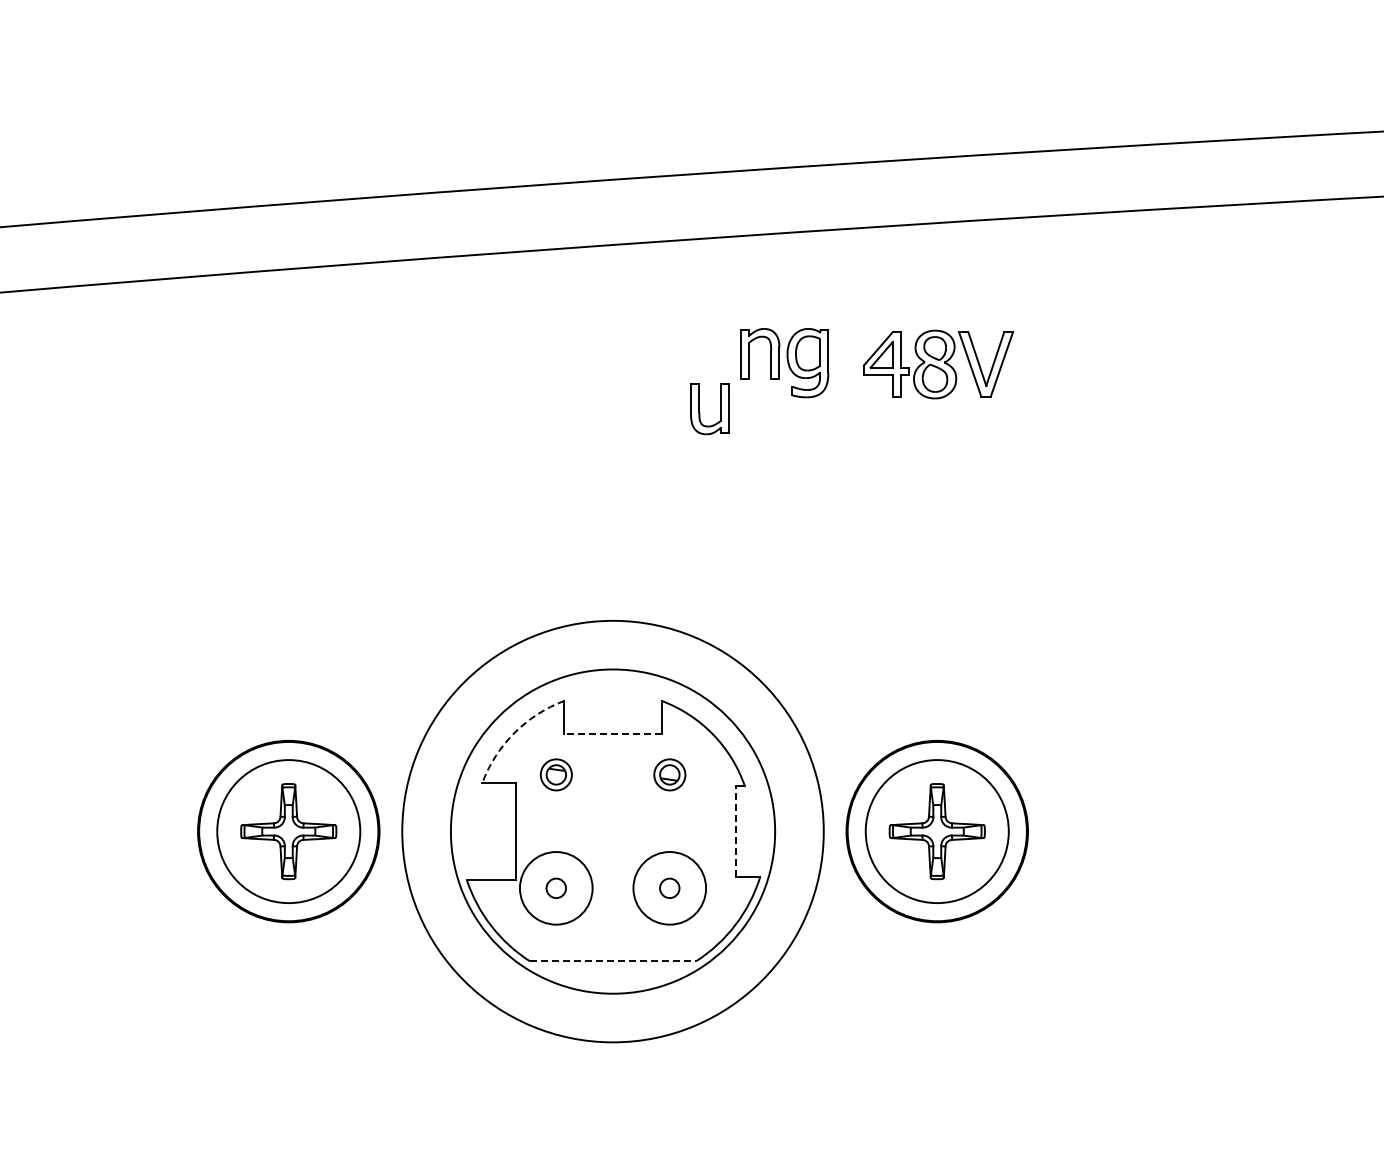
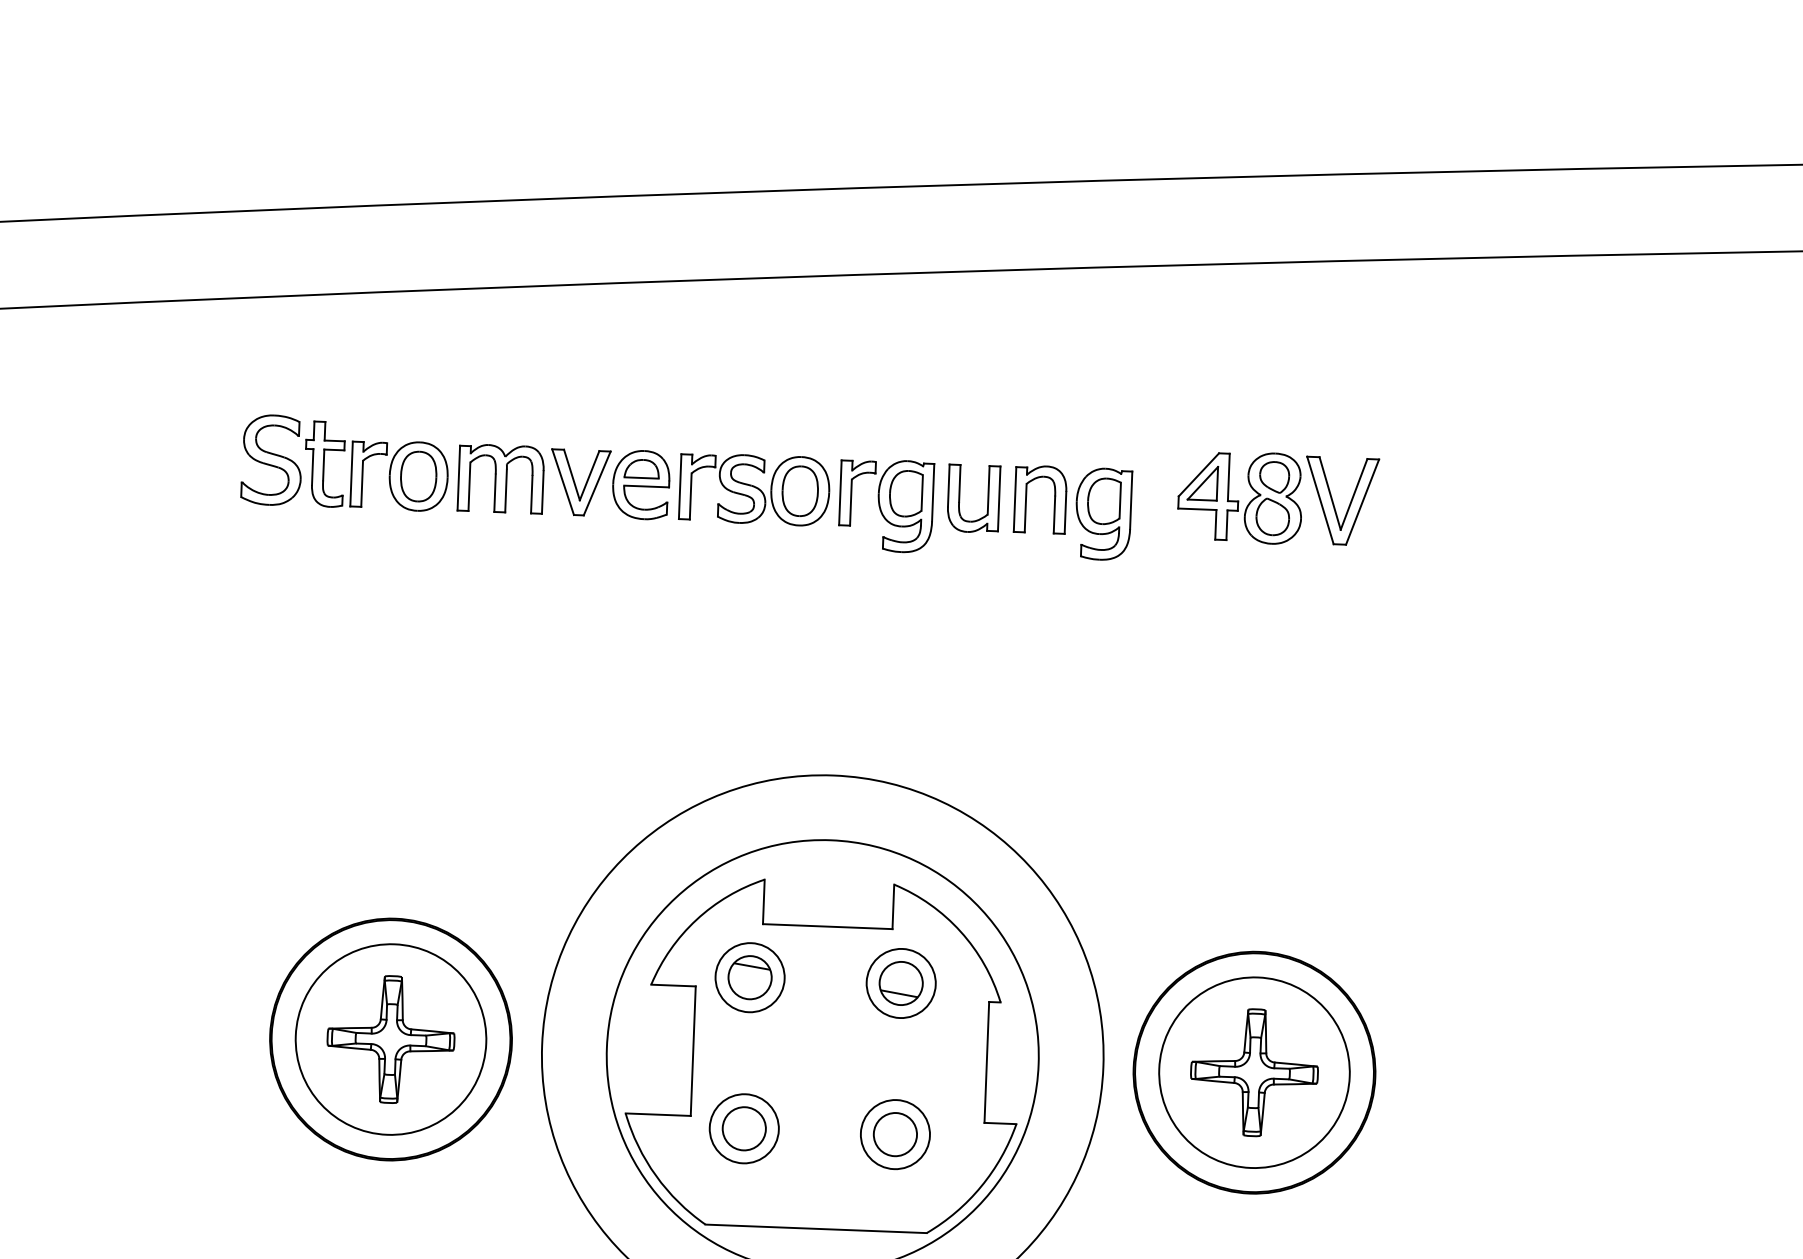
part: (784, 363) -> (1072, 513), moved
part: (937, 364) -> (1276, 498), moved
part: (420, 409) -> (588, 484), added
arc: (514, 733) -> (696, 920), dashed -> solid
line: (613, 734) -> (828, 926), dashed -> solid
part: (556, 774) -> (750, 977), size x1.67
part: (669, 774) -> (900, 983), size x1.67
line: (736, 831) -> (987, 1062), dashed -> solid
circle: (556, 888) -> (744, 1129), size x0.71
circle: (556, 888) -> (744, 1129), size x1.67
circle: (669, 888) -> (895, 1134), size x0.71
circle: (669, 888) -> (895, 1134), size x1.67
line: (613, 961) -> (816, 1229), dashed -> solid

